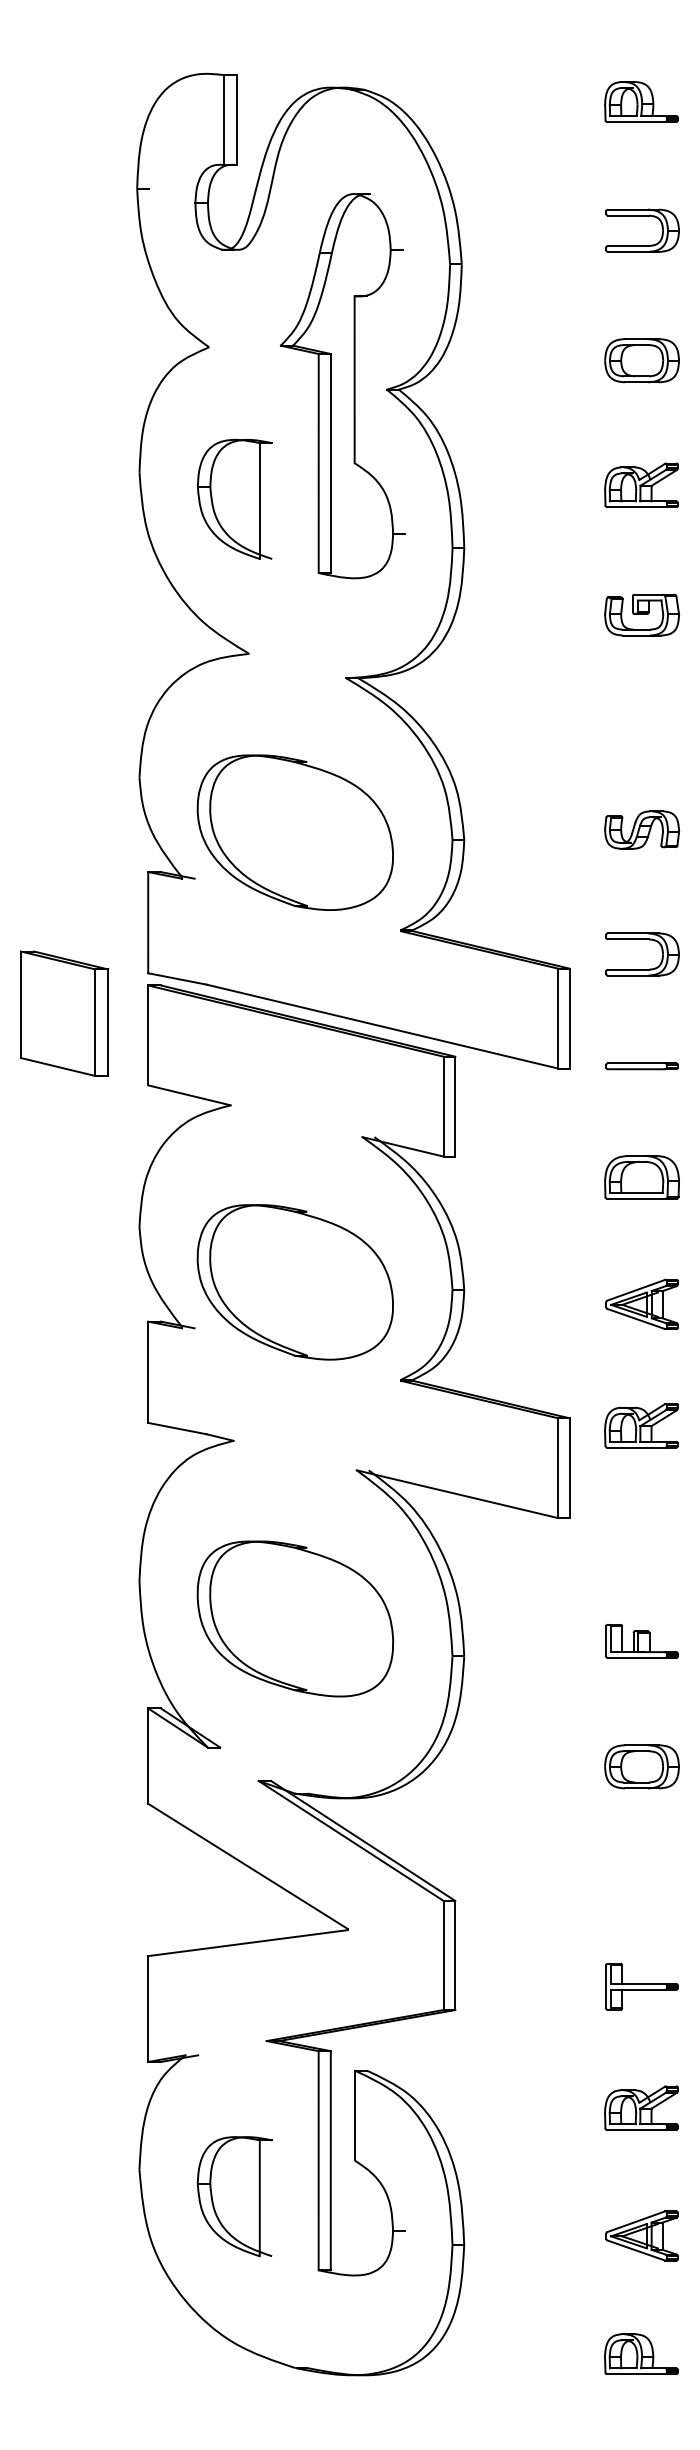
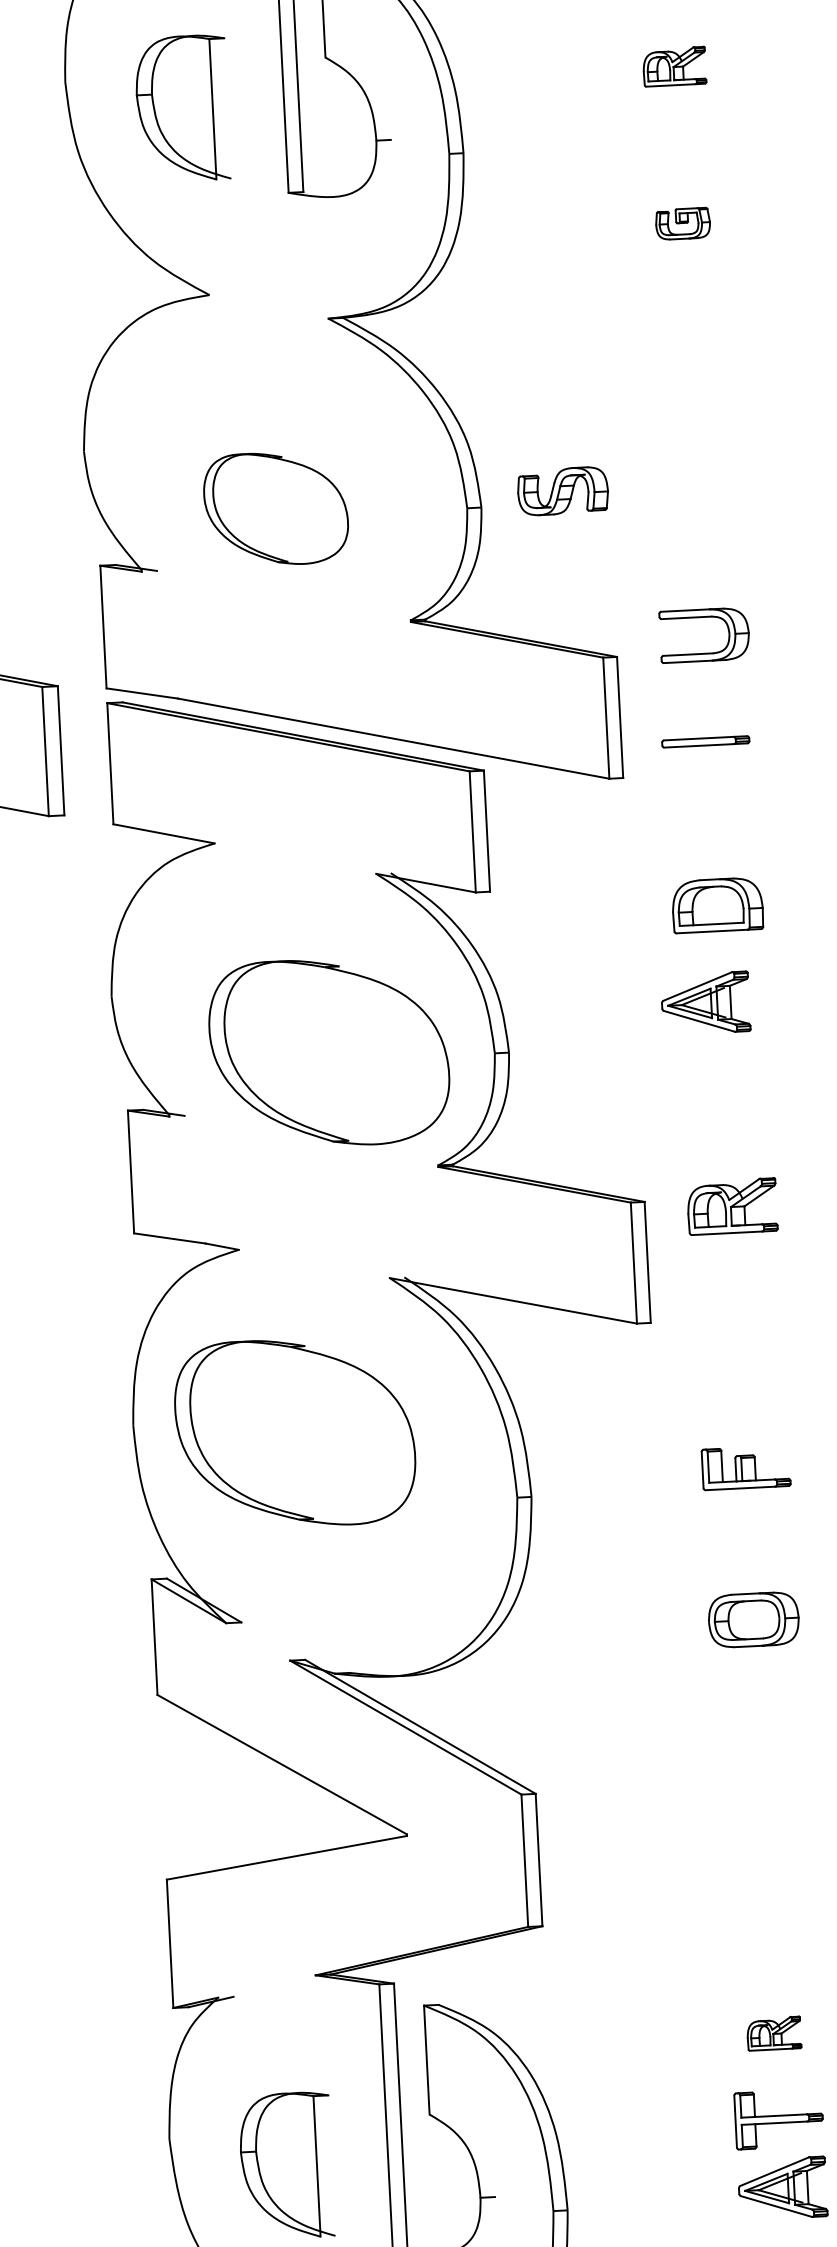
part: (641, 484) -> (674, 65), size x0.7
part: (641, 614) -> (682, 223), size x0.6
part: (642, 829) -> (563, 490), moved
part: (294, 832) -> (275, 508), size x0.6
part: (641, 1066) -> (705, 742), moved
part: (294, 1282) -> (328, 1052), moved
part: (641, 1304) -> (704, 1003), moved
part: (295, 1618) -> (295, 1432), moved
part: (641, 1986) -> (778, 2118), moved
part: (641, 2107) -> (774, 2032), size x0.6

